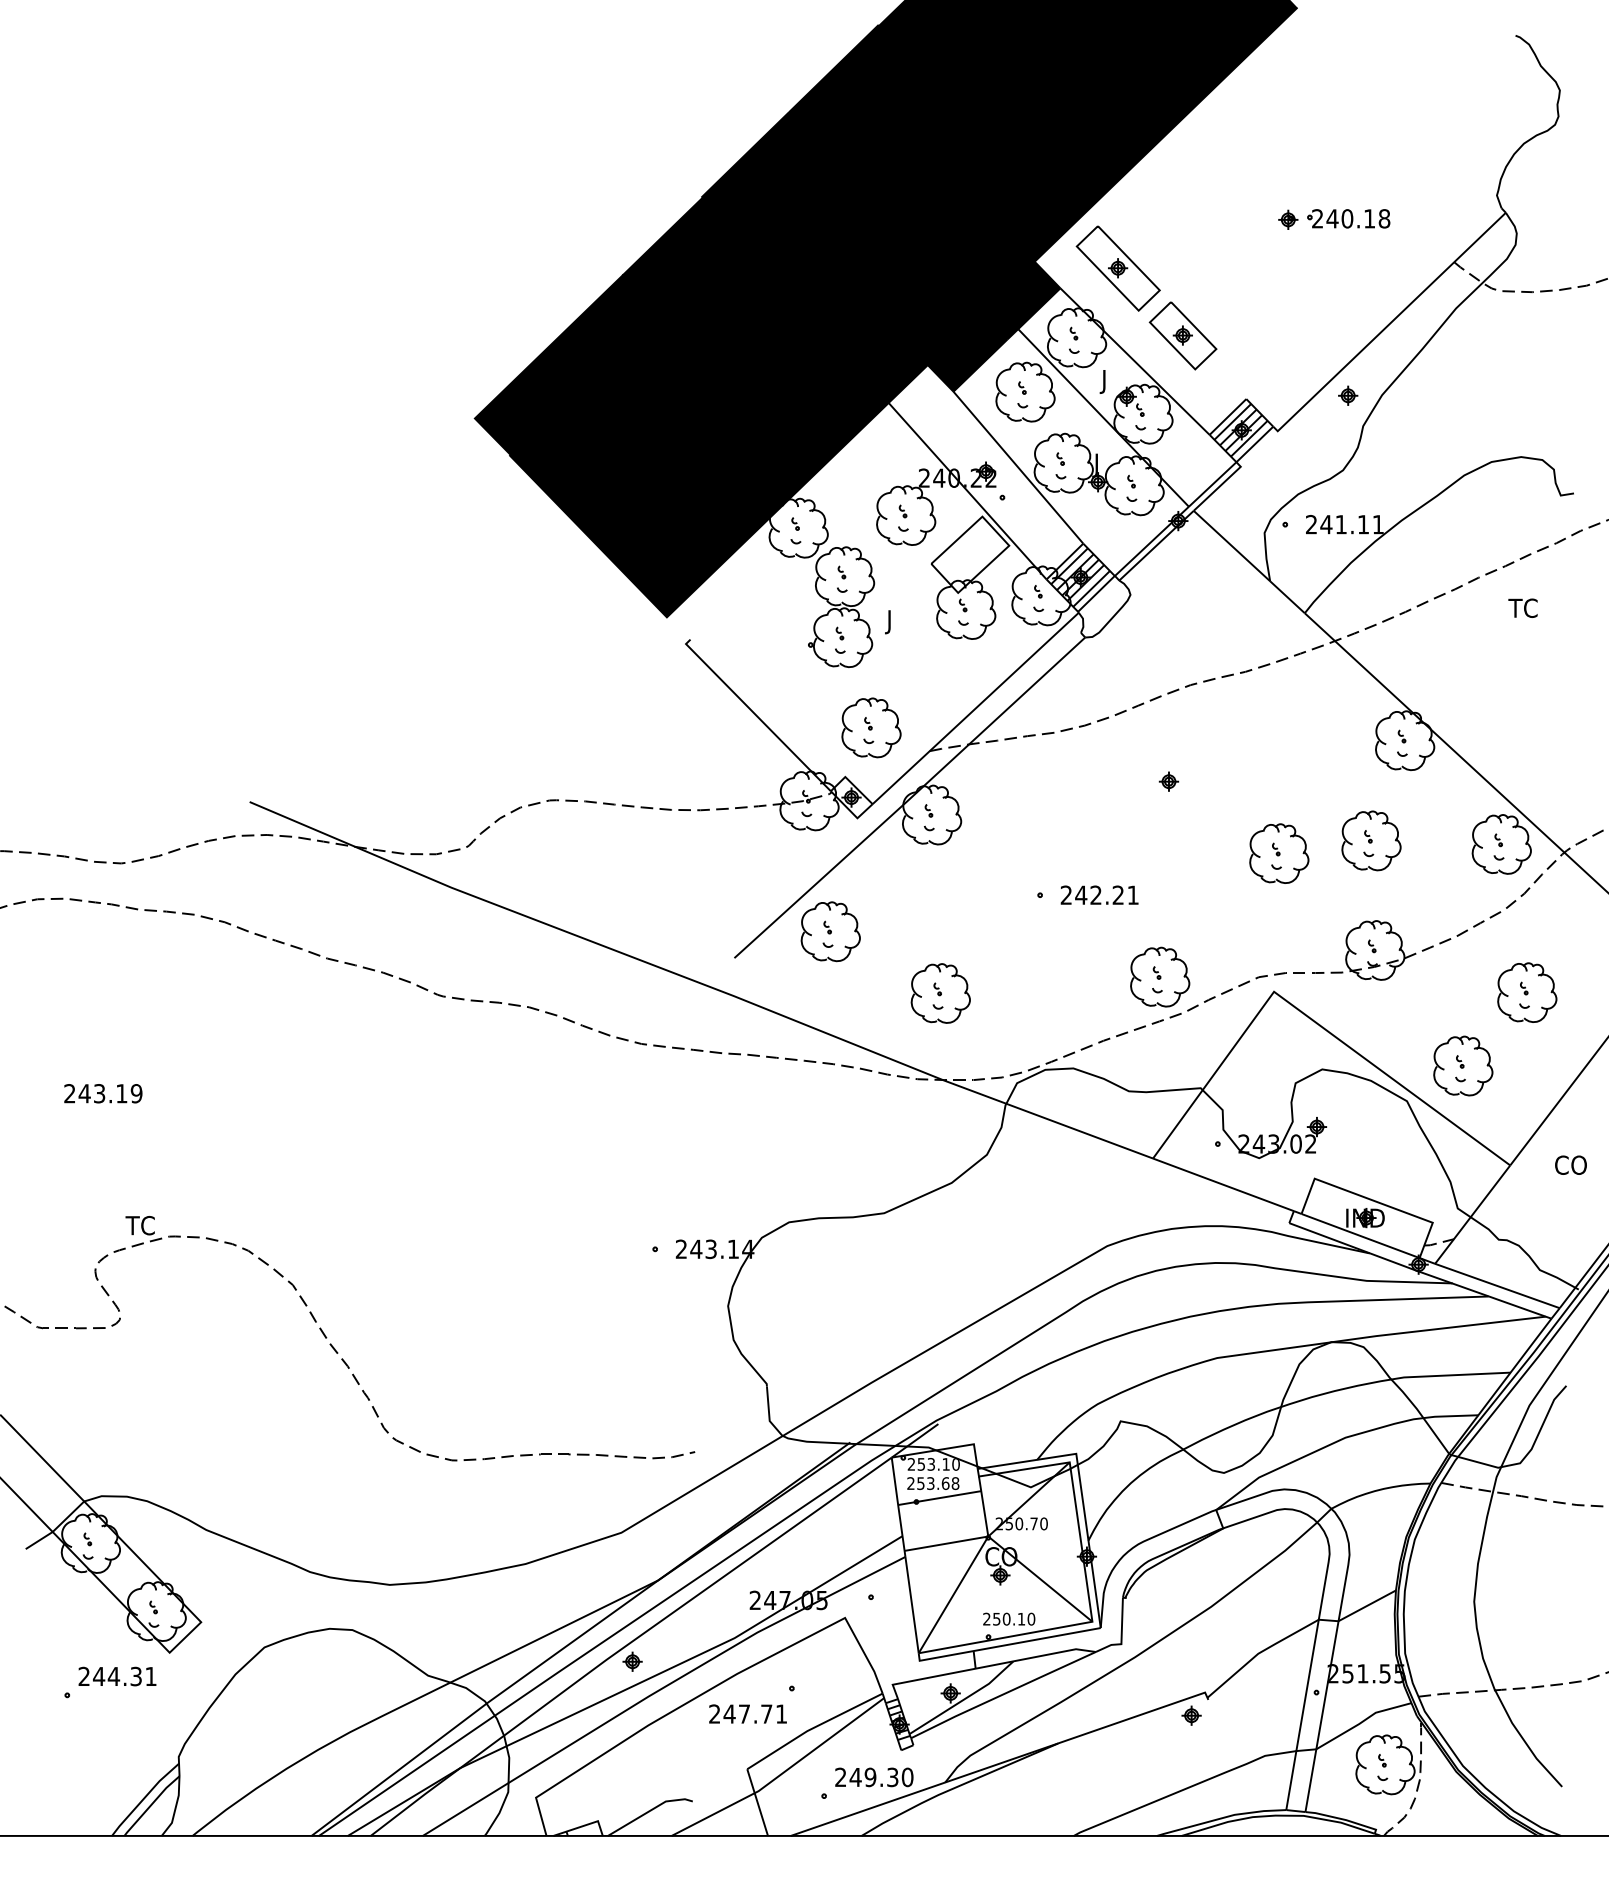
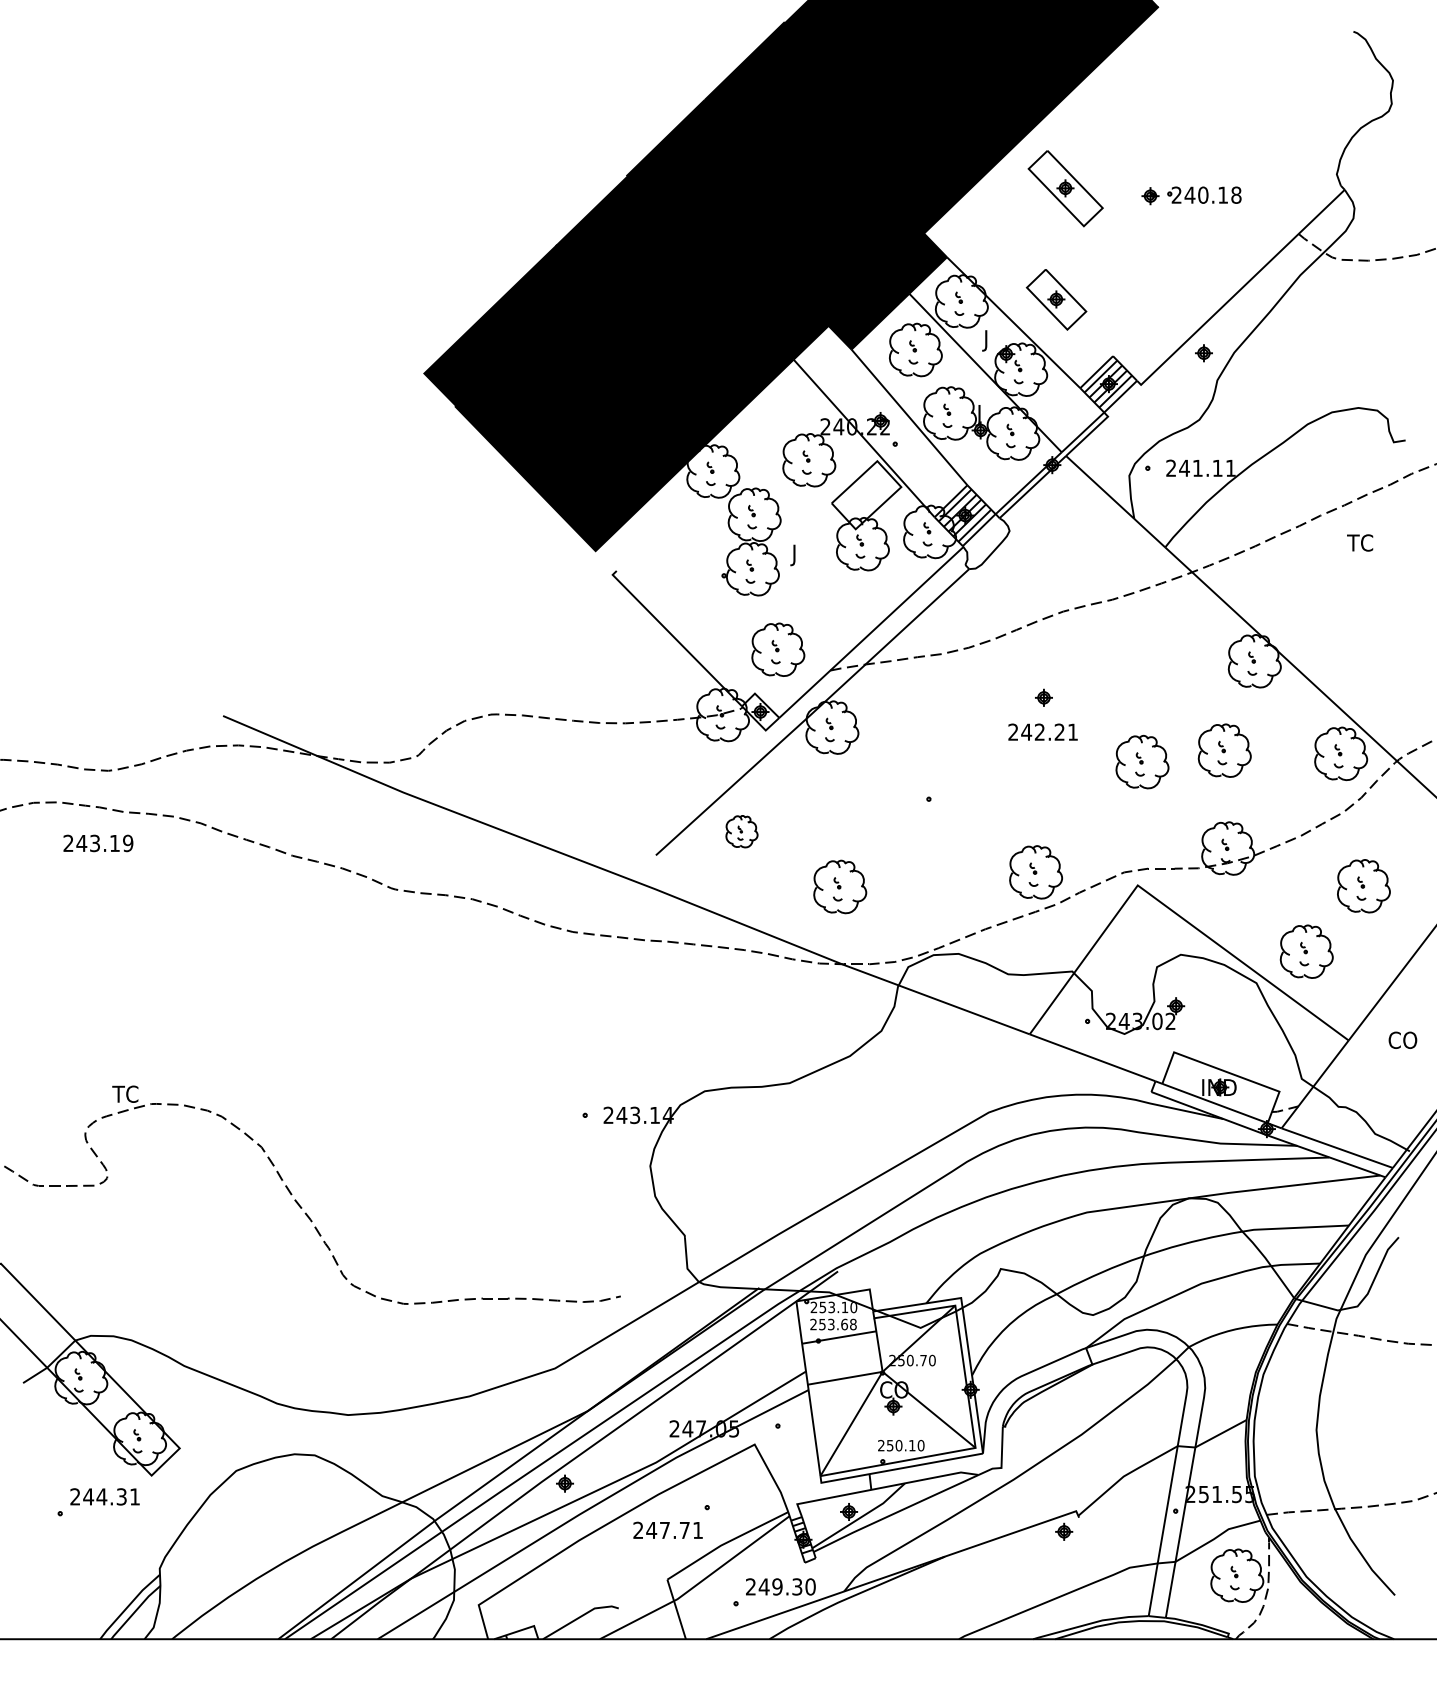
part: (1118, 268) -> (1065, 188), moved
text: (1099, 894) -> (1042, 731), moved
part: (830, 931) -> (741, 831), size x0.6
text: (103, 1093) -> (98, 843), moved

